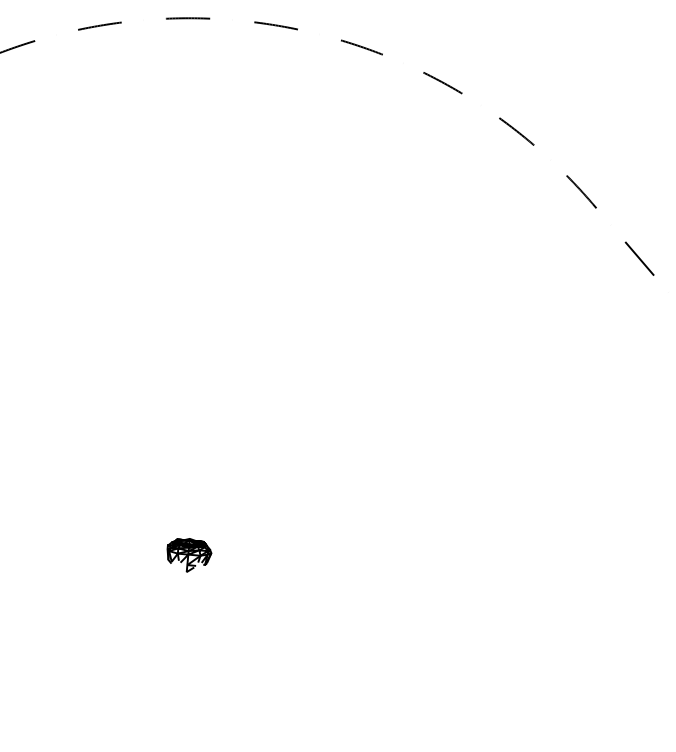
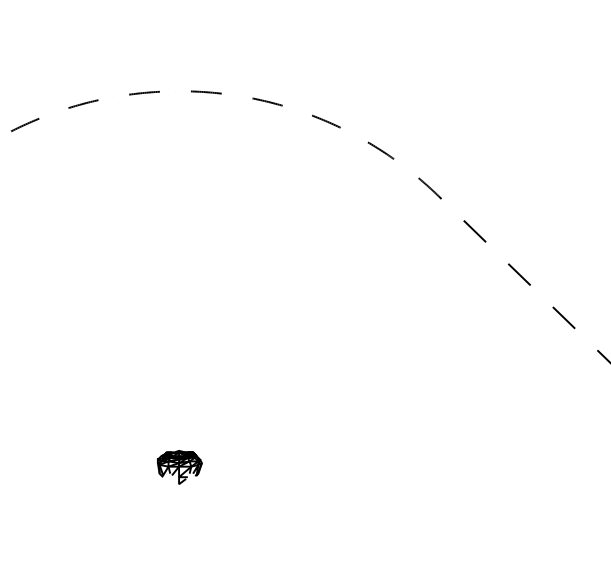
part: (188, 555) -> (179, 467), size x1.43

